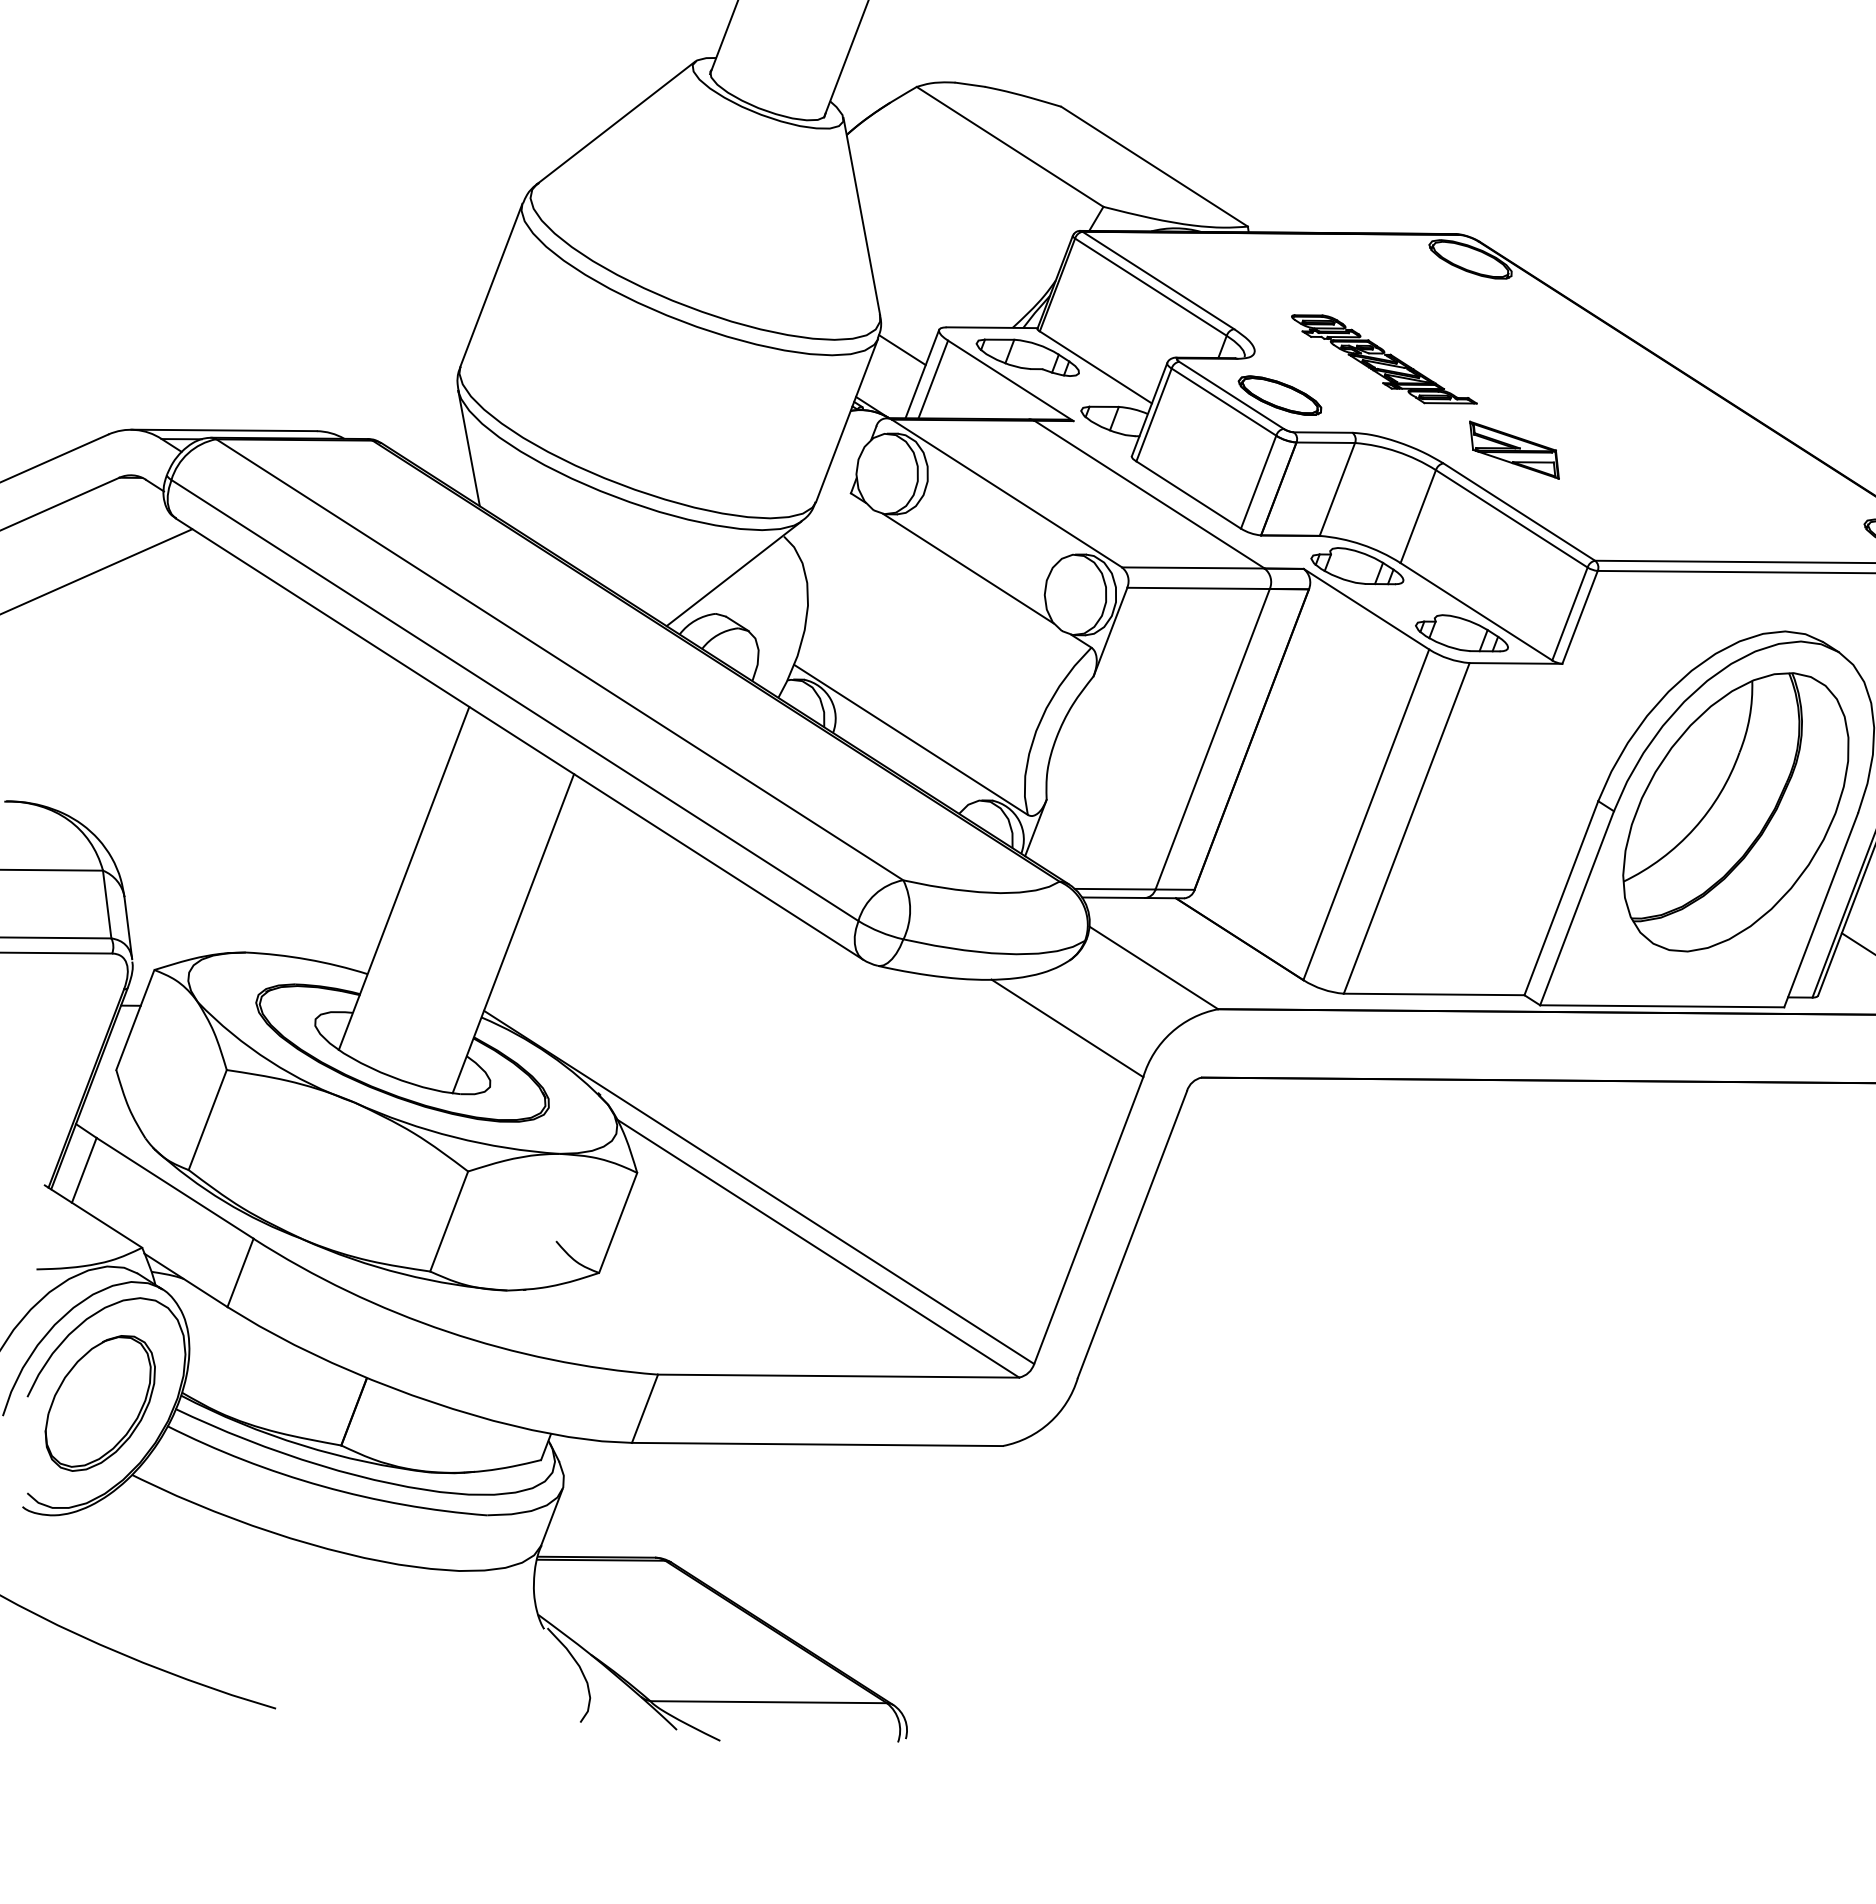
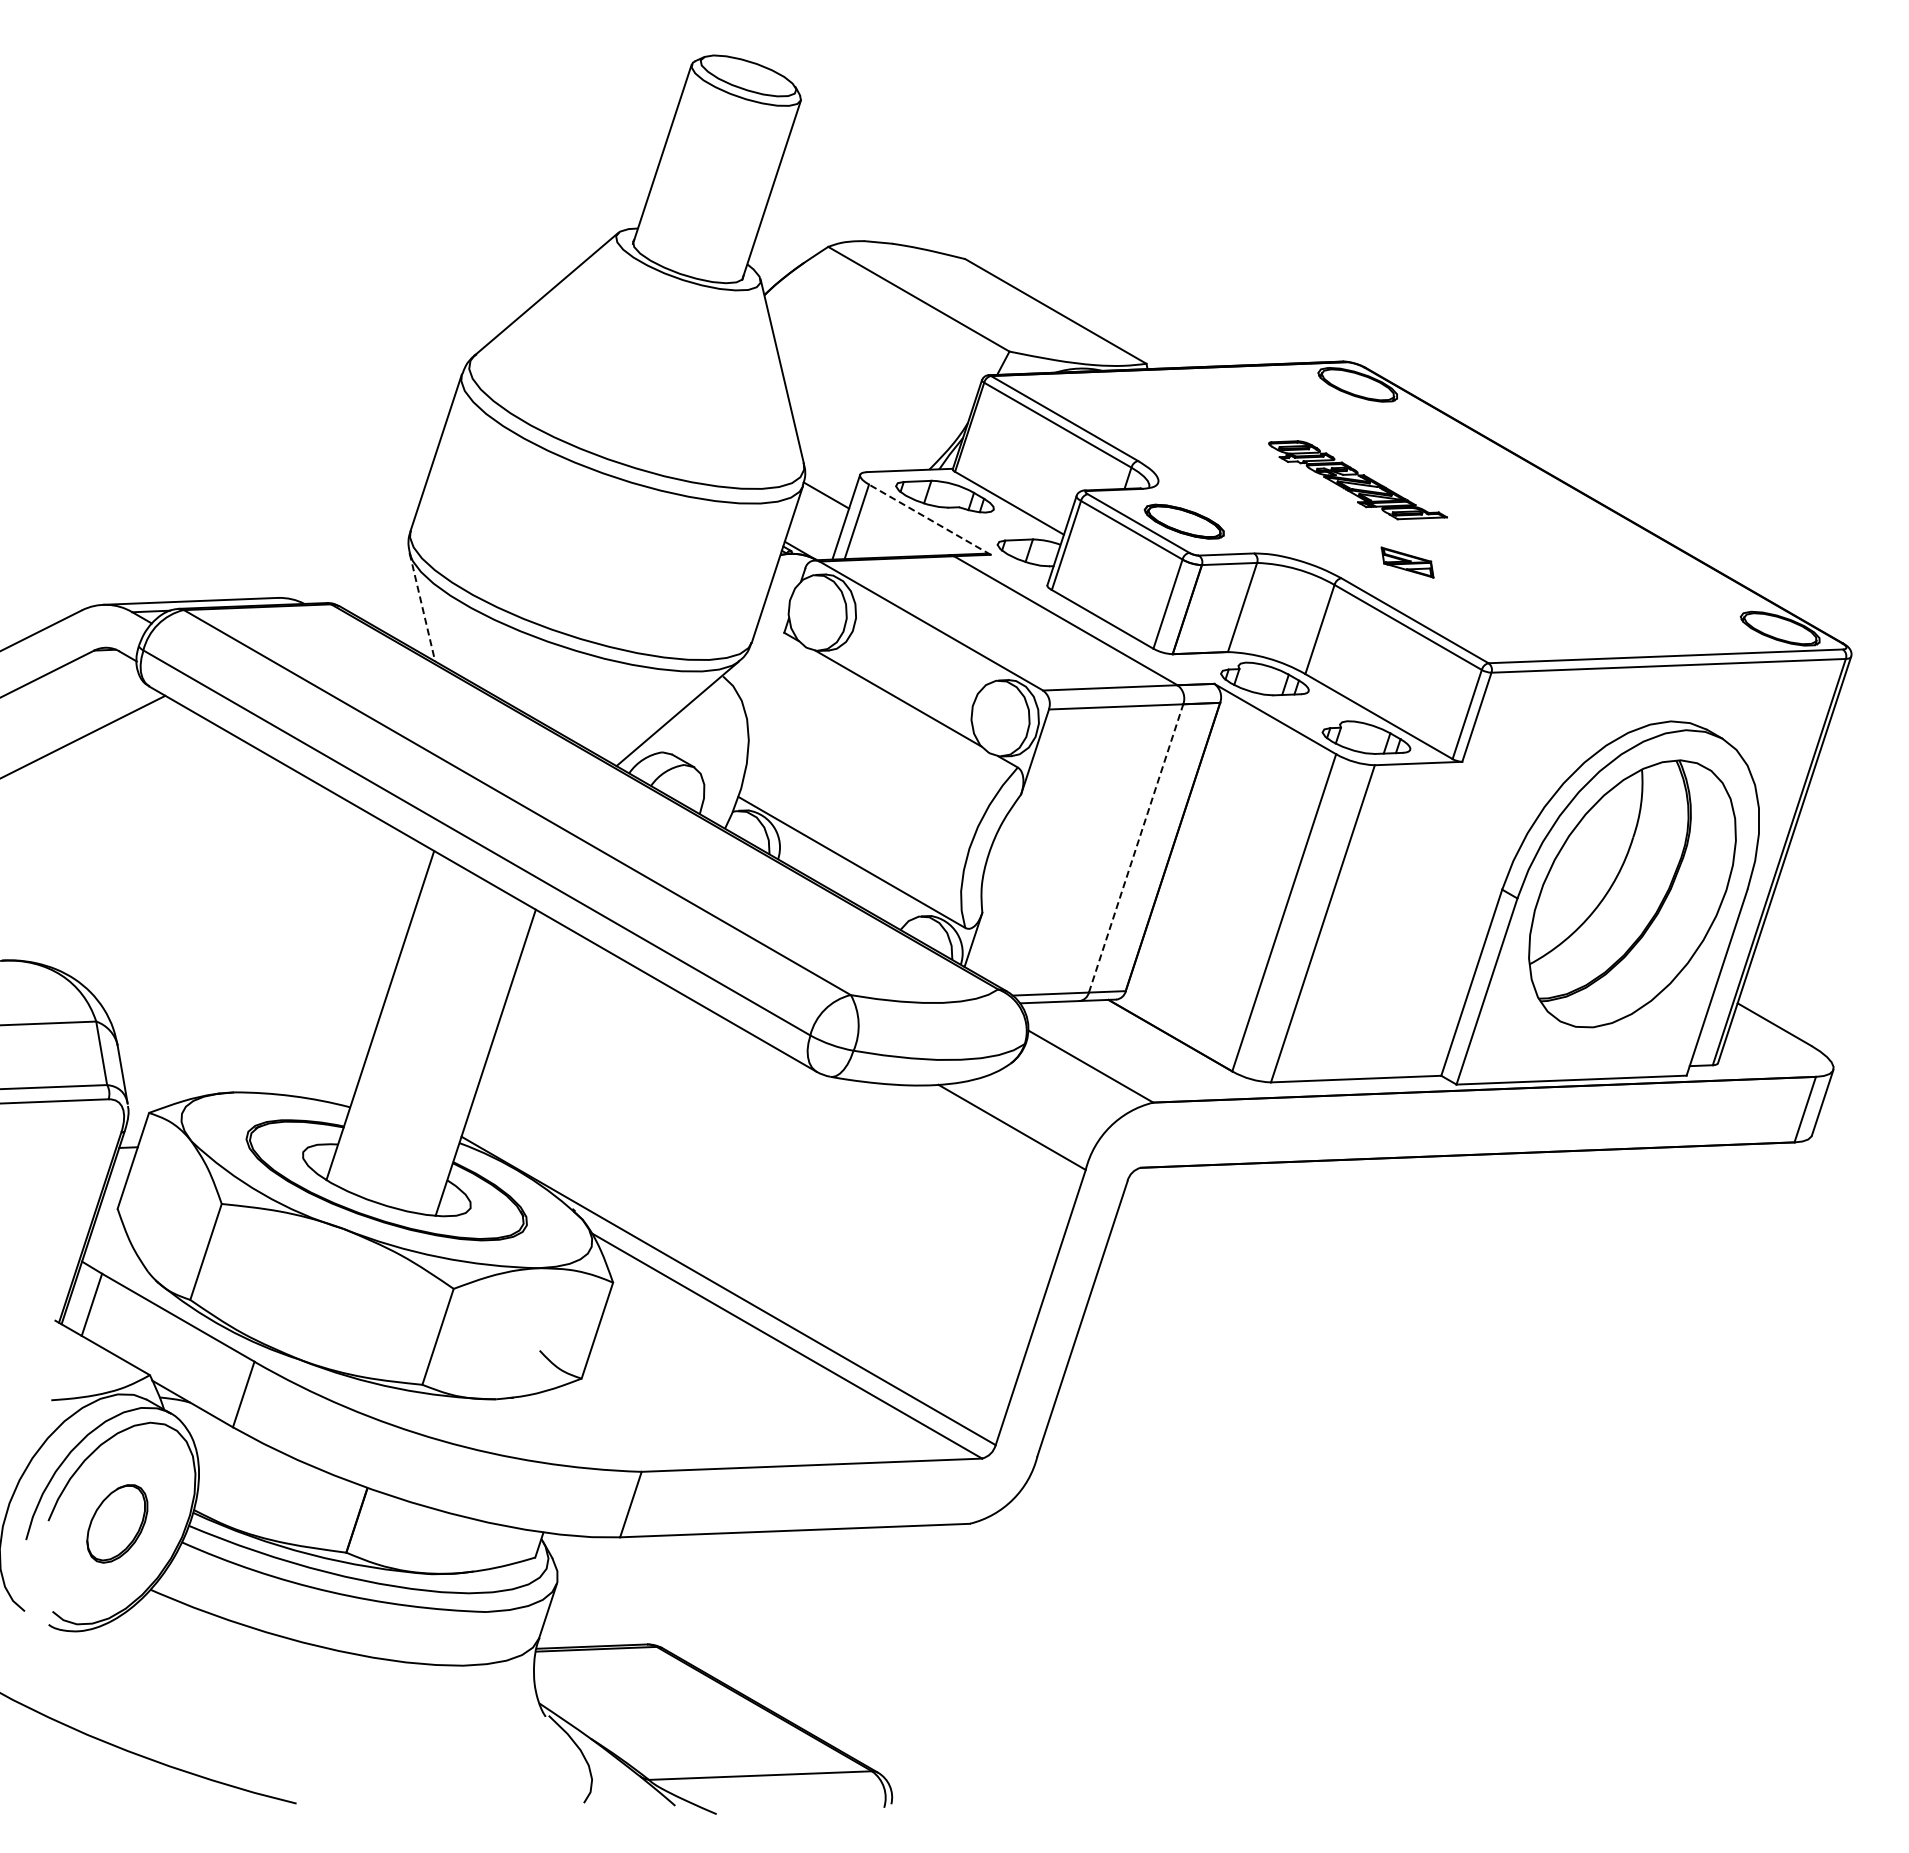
part: (1383, 360) -> (1357, 480), moved
line: (1010, 380) -> (929, 519), solid -> dashed
line: (469, 449) -> (422, 608), solid -> dashed
part: (1514, 450) -> (1407, 562), size x0.6
line: (1213, 739) -> (1136, 848), solid -> dashed
part: (100, 1403) -> (117, 1523), size x0.6

